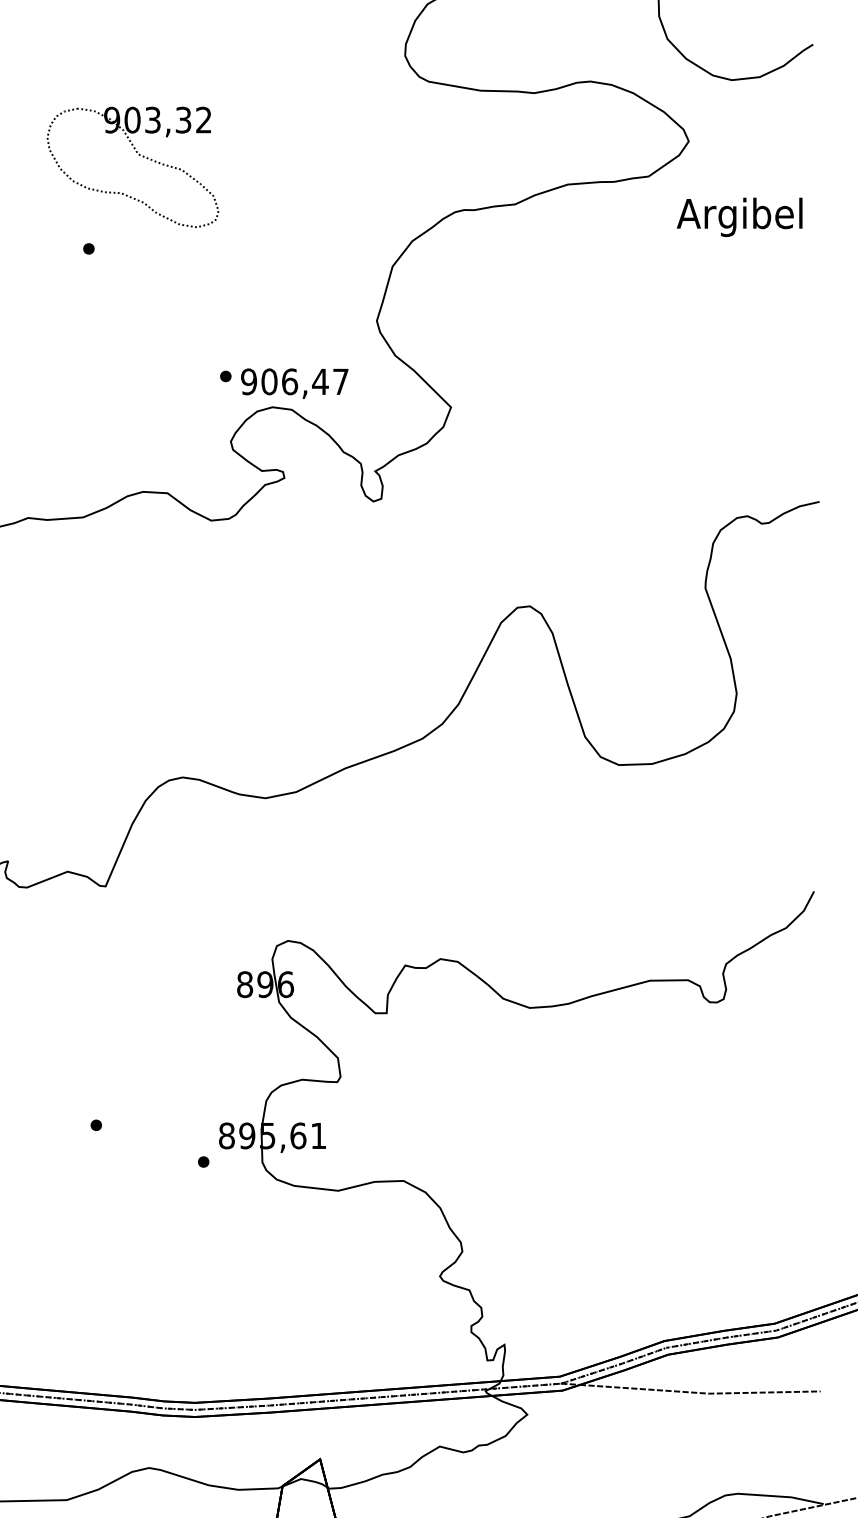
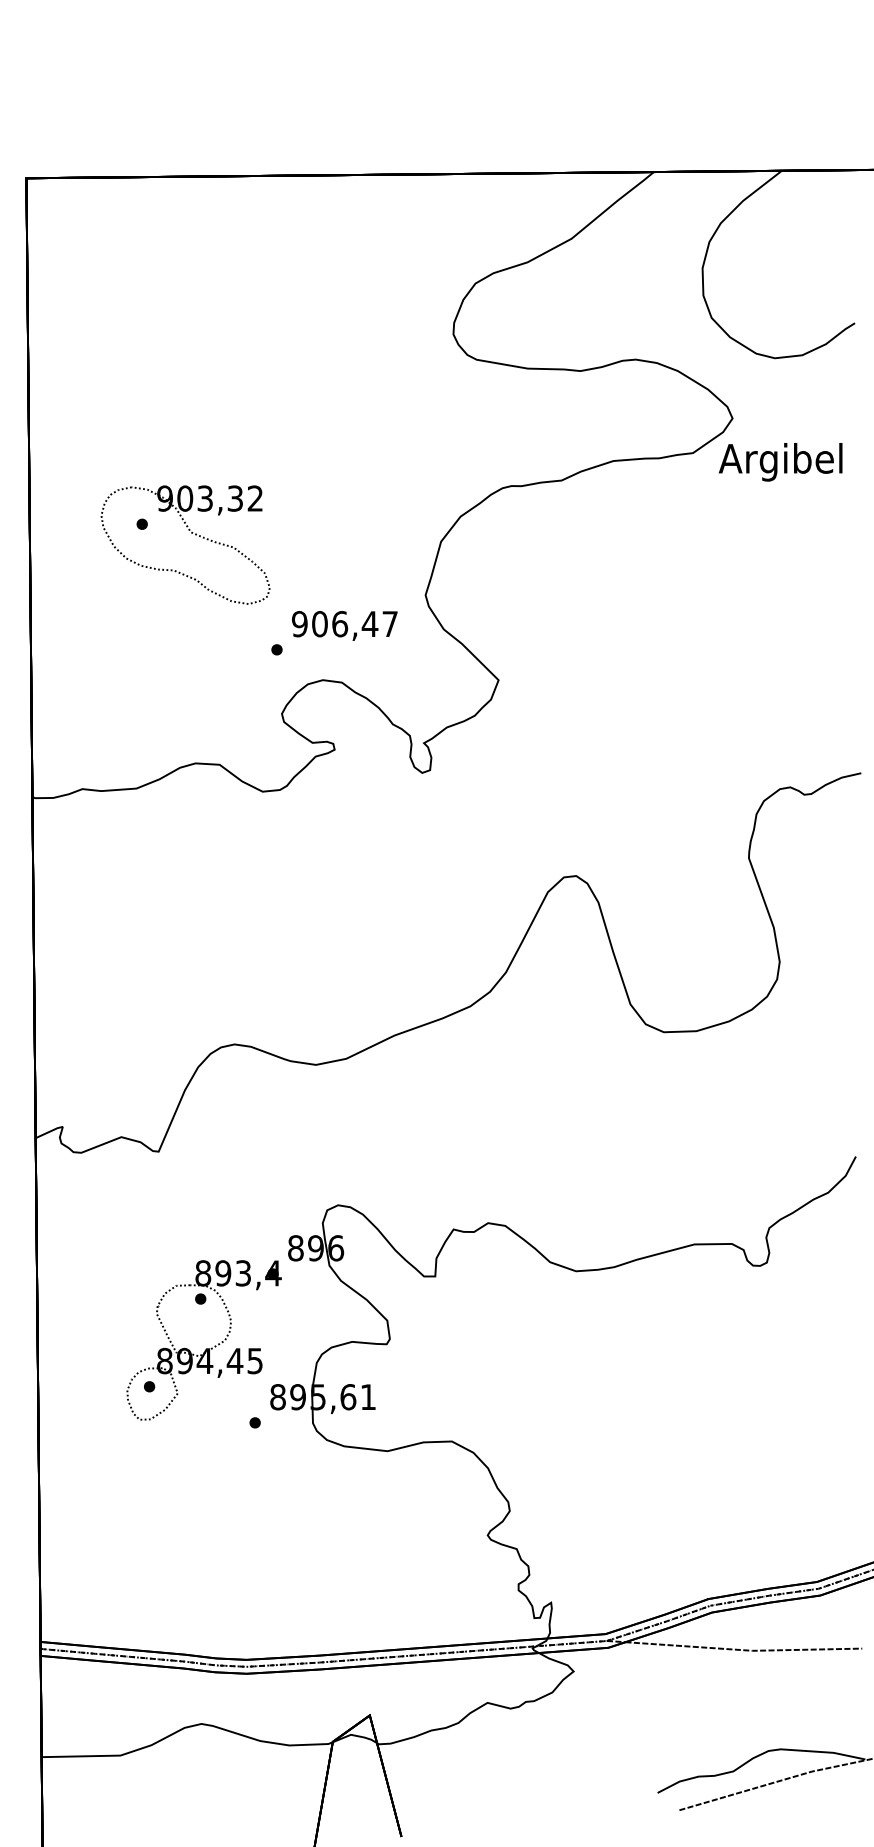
part: (138, 155) -> (191, 533), moved
text: (739, 217) -> (780, 462), moved
text: (294, 383) -> (344, 625), moved
part: (154, 1086) -> (206, 1348), added

